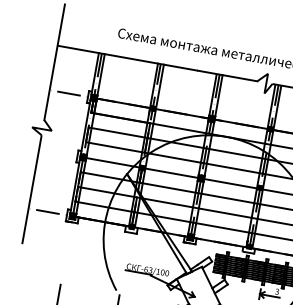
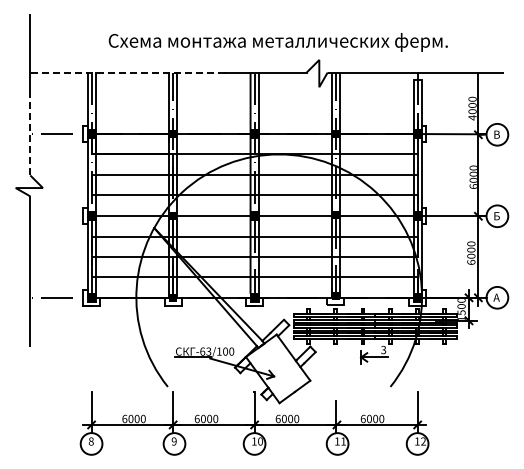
line: (127, 58) -> (127, 72), solid -> dashed
line: (49, 89) -> (30, 133), solid -> dashed

